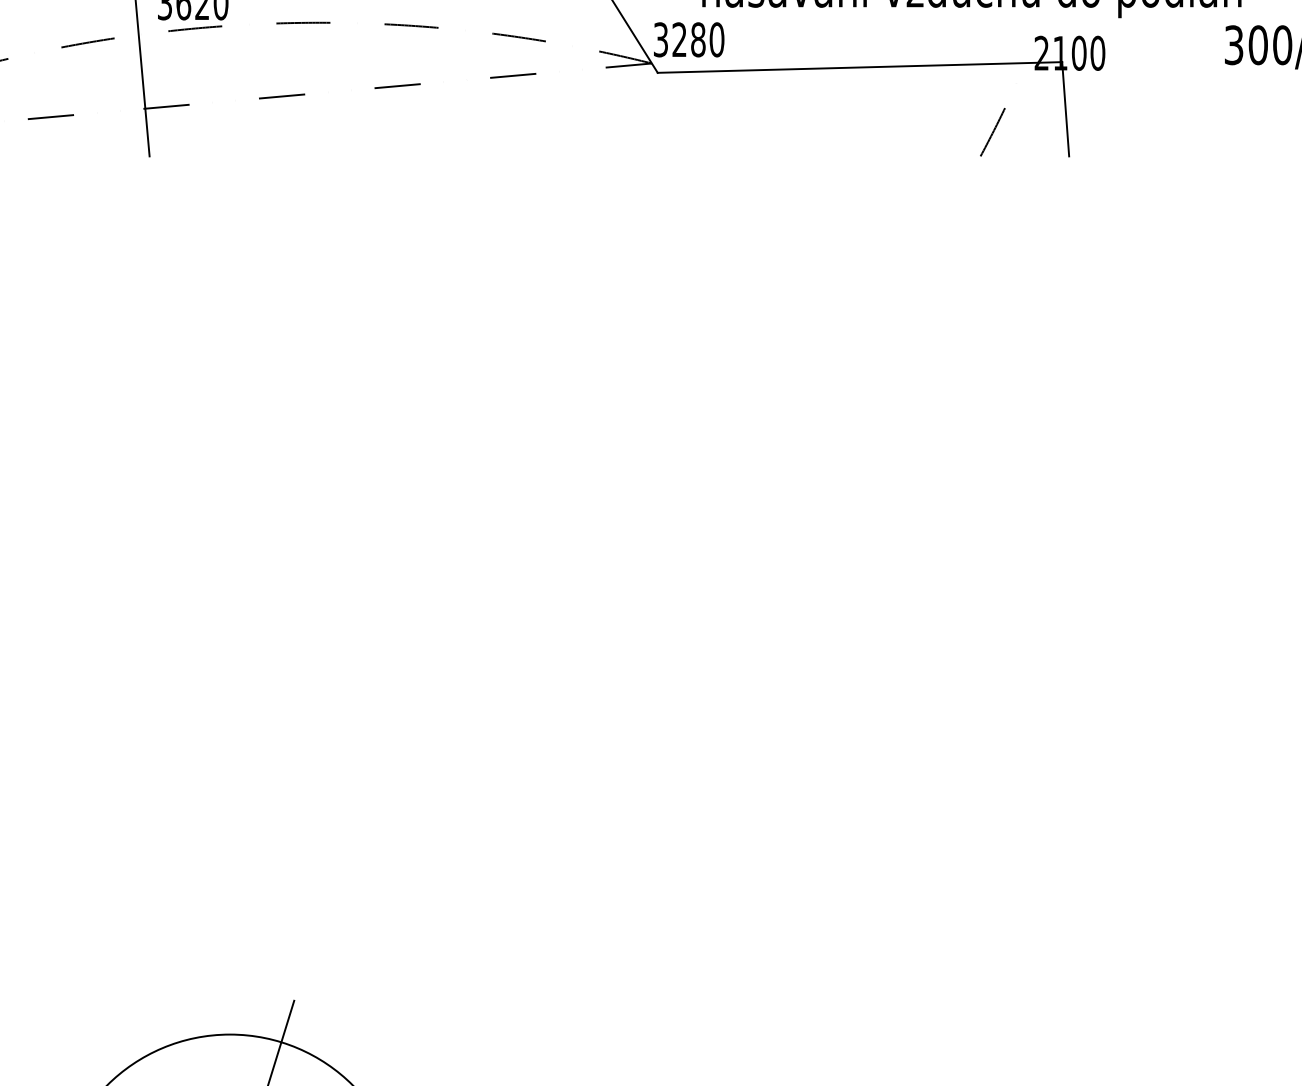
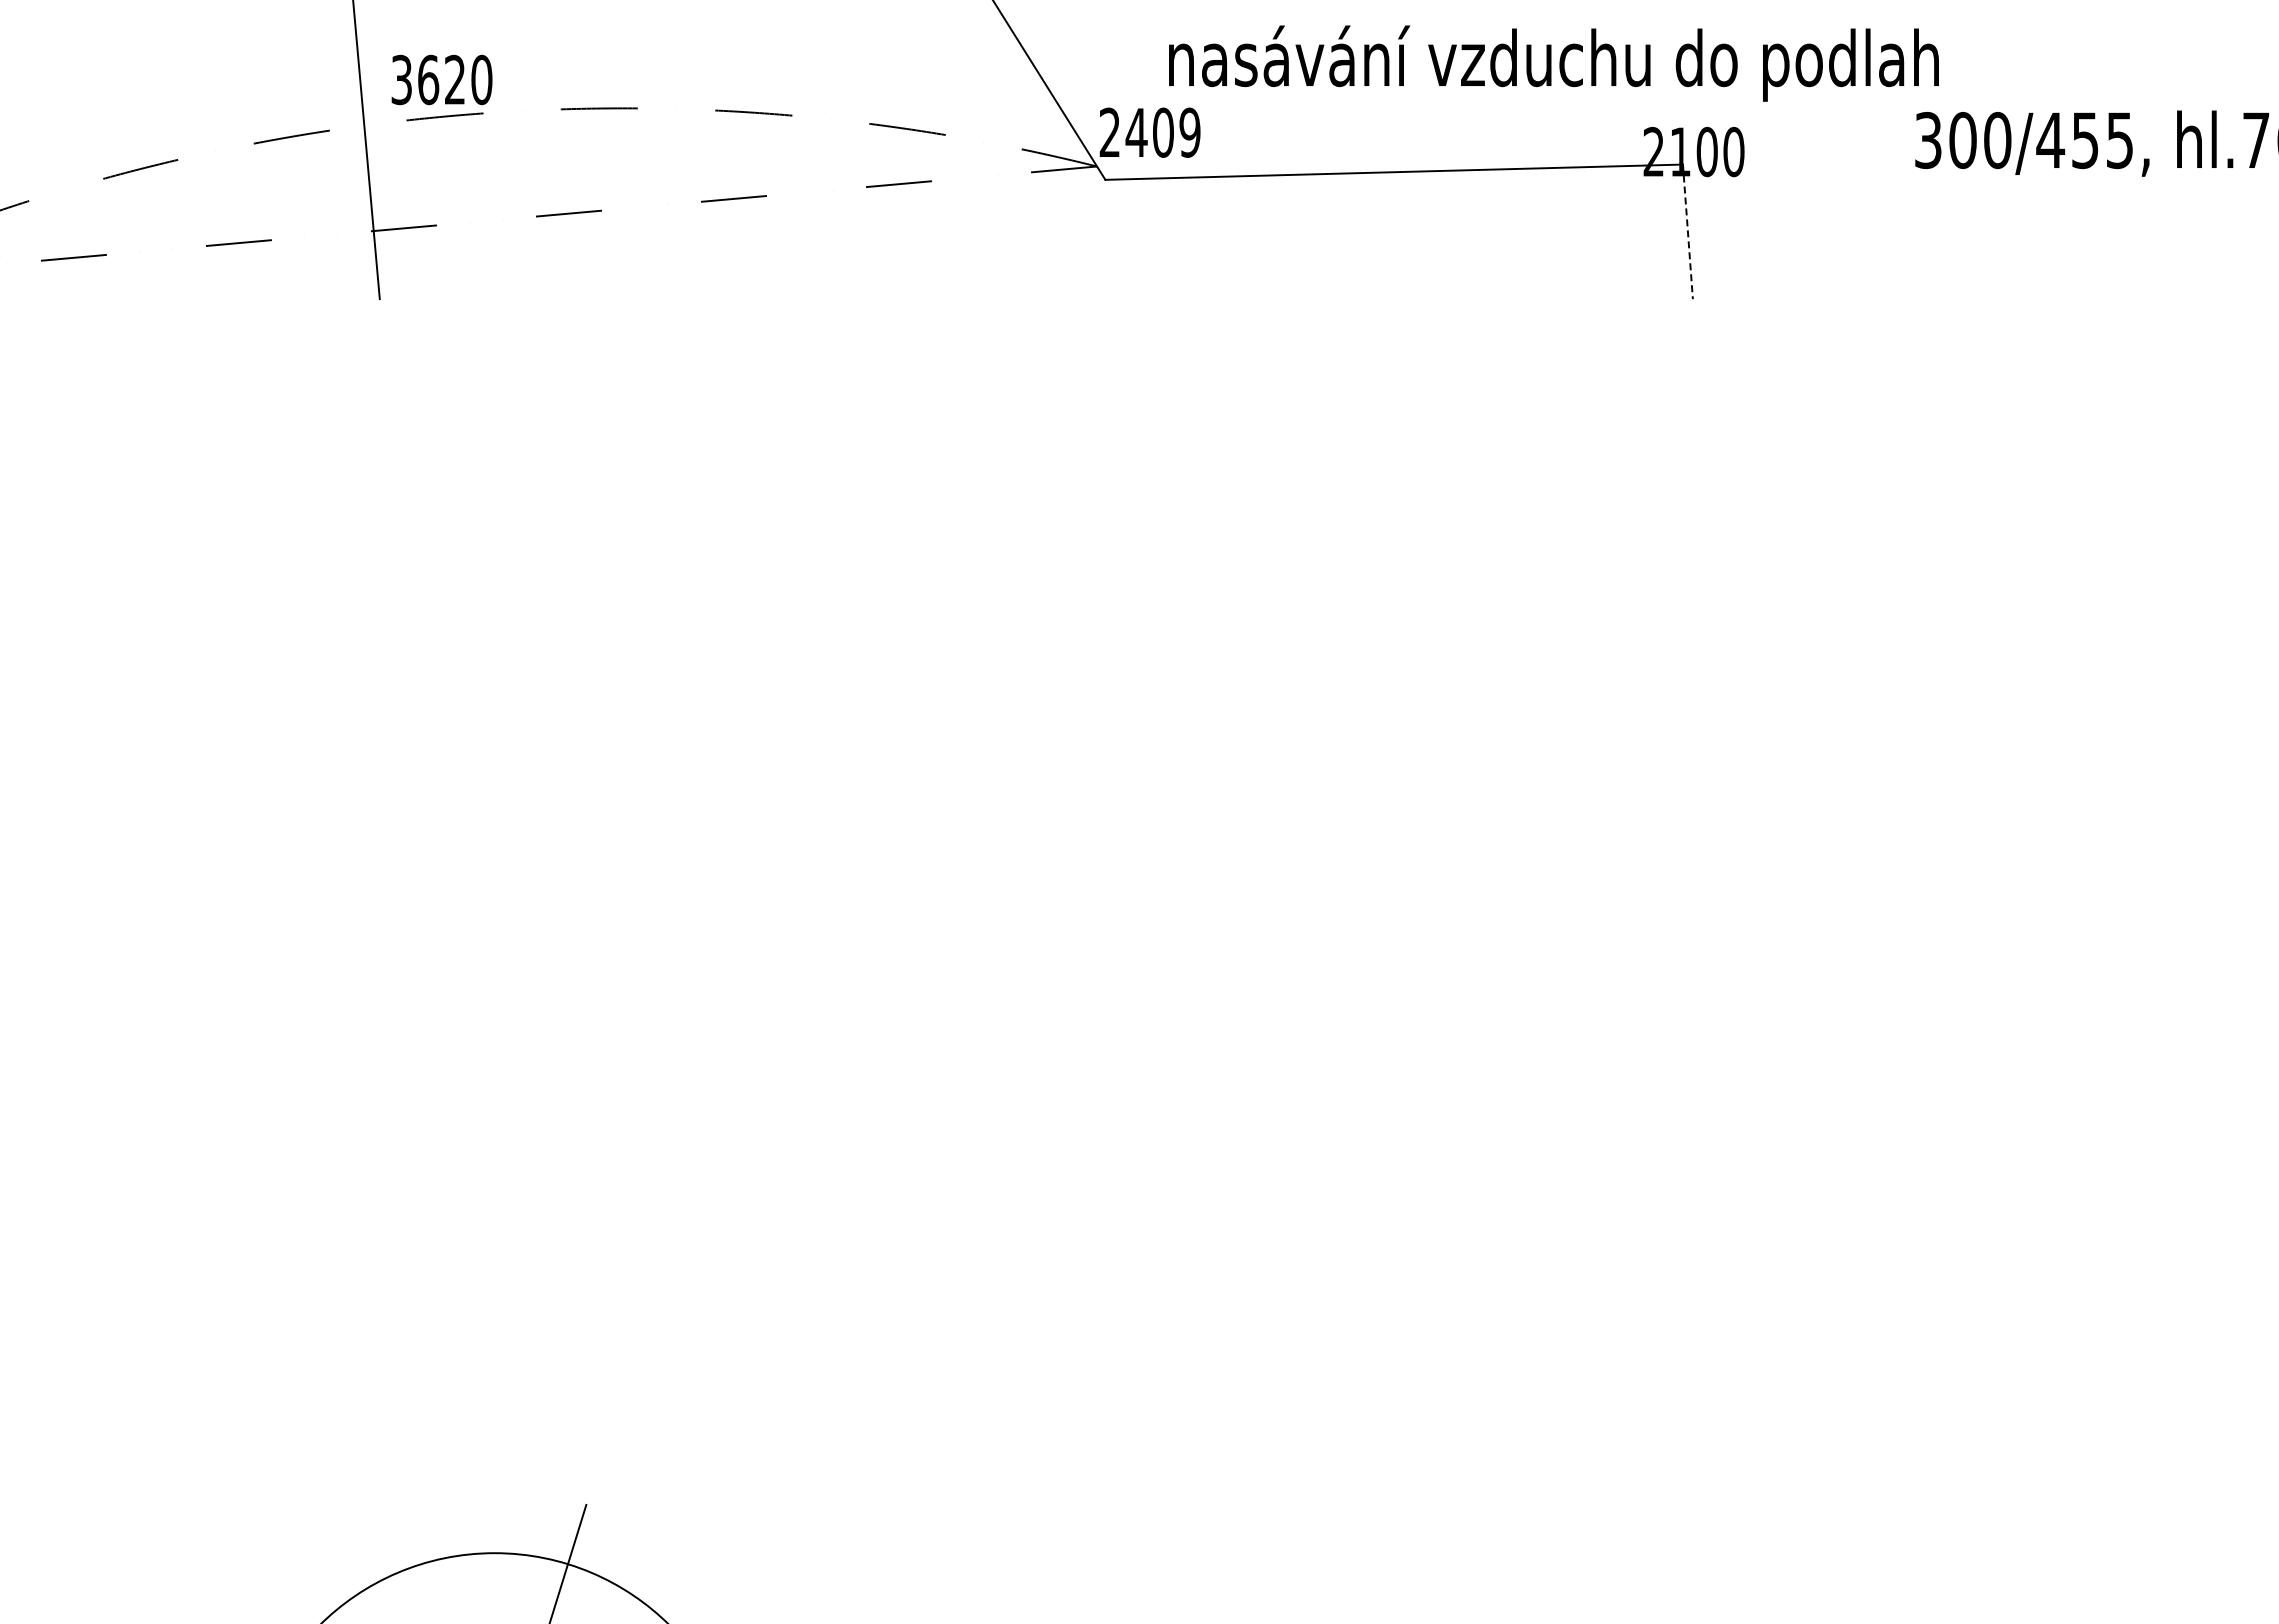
text: (688, 39) -> (1149, 132), 3280 -> 2409
line: (1065, 109) -> (1687, 232), solid -> dashed
line: (992, 132) -> (1583, 264), removed

